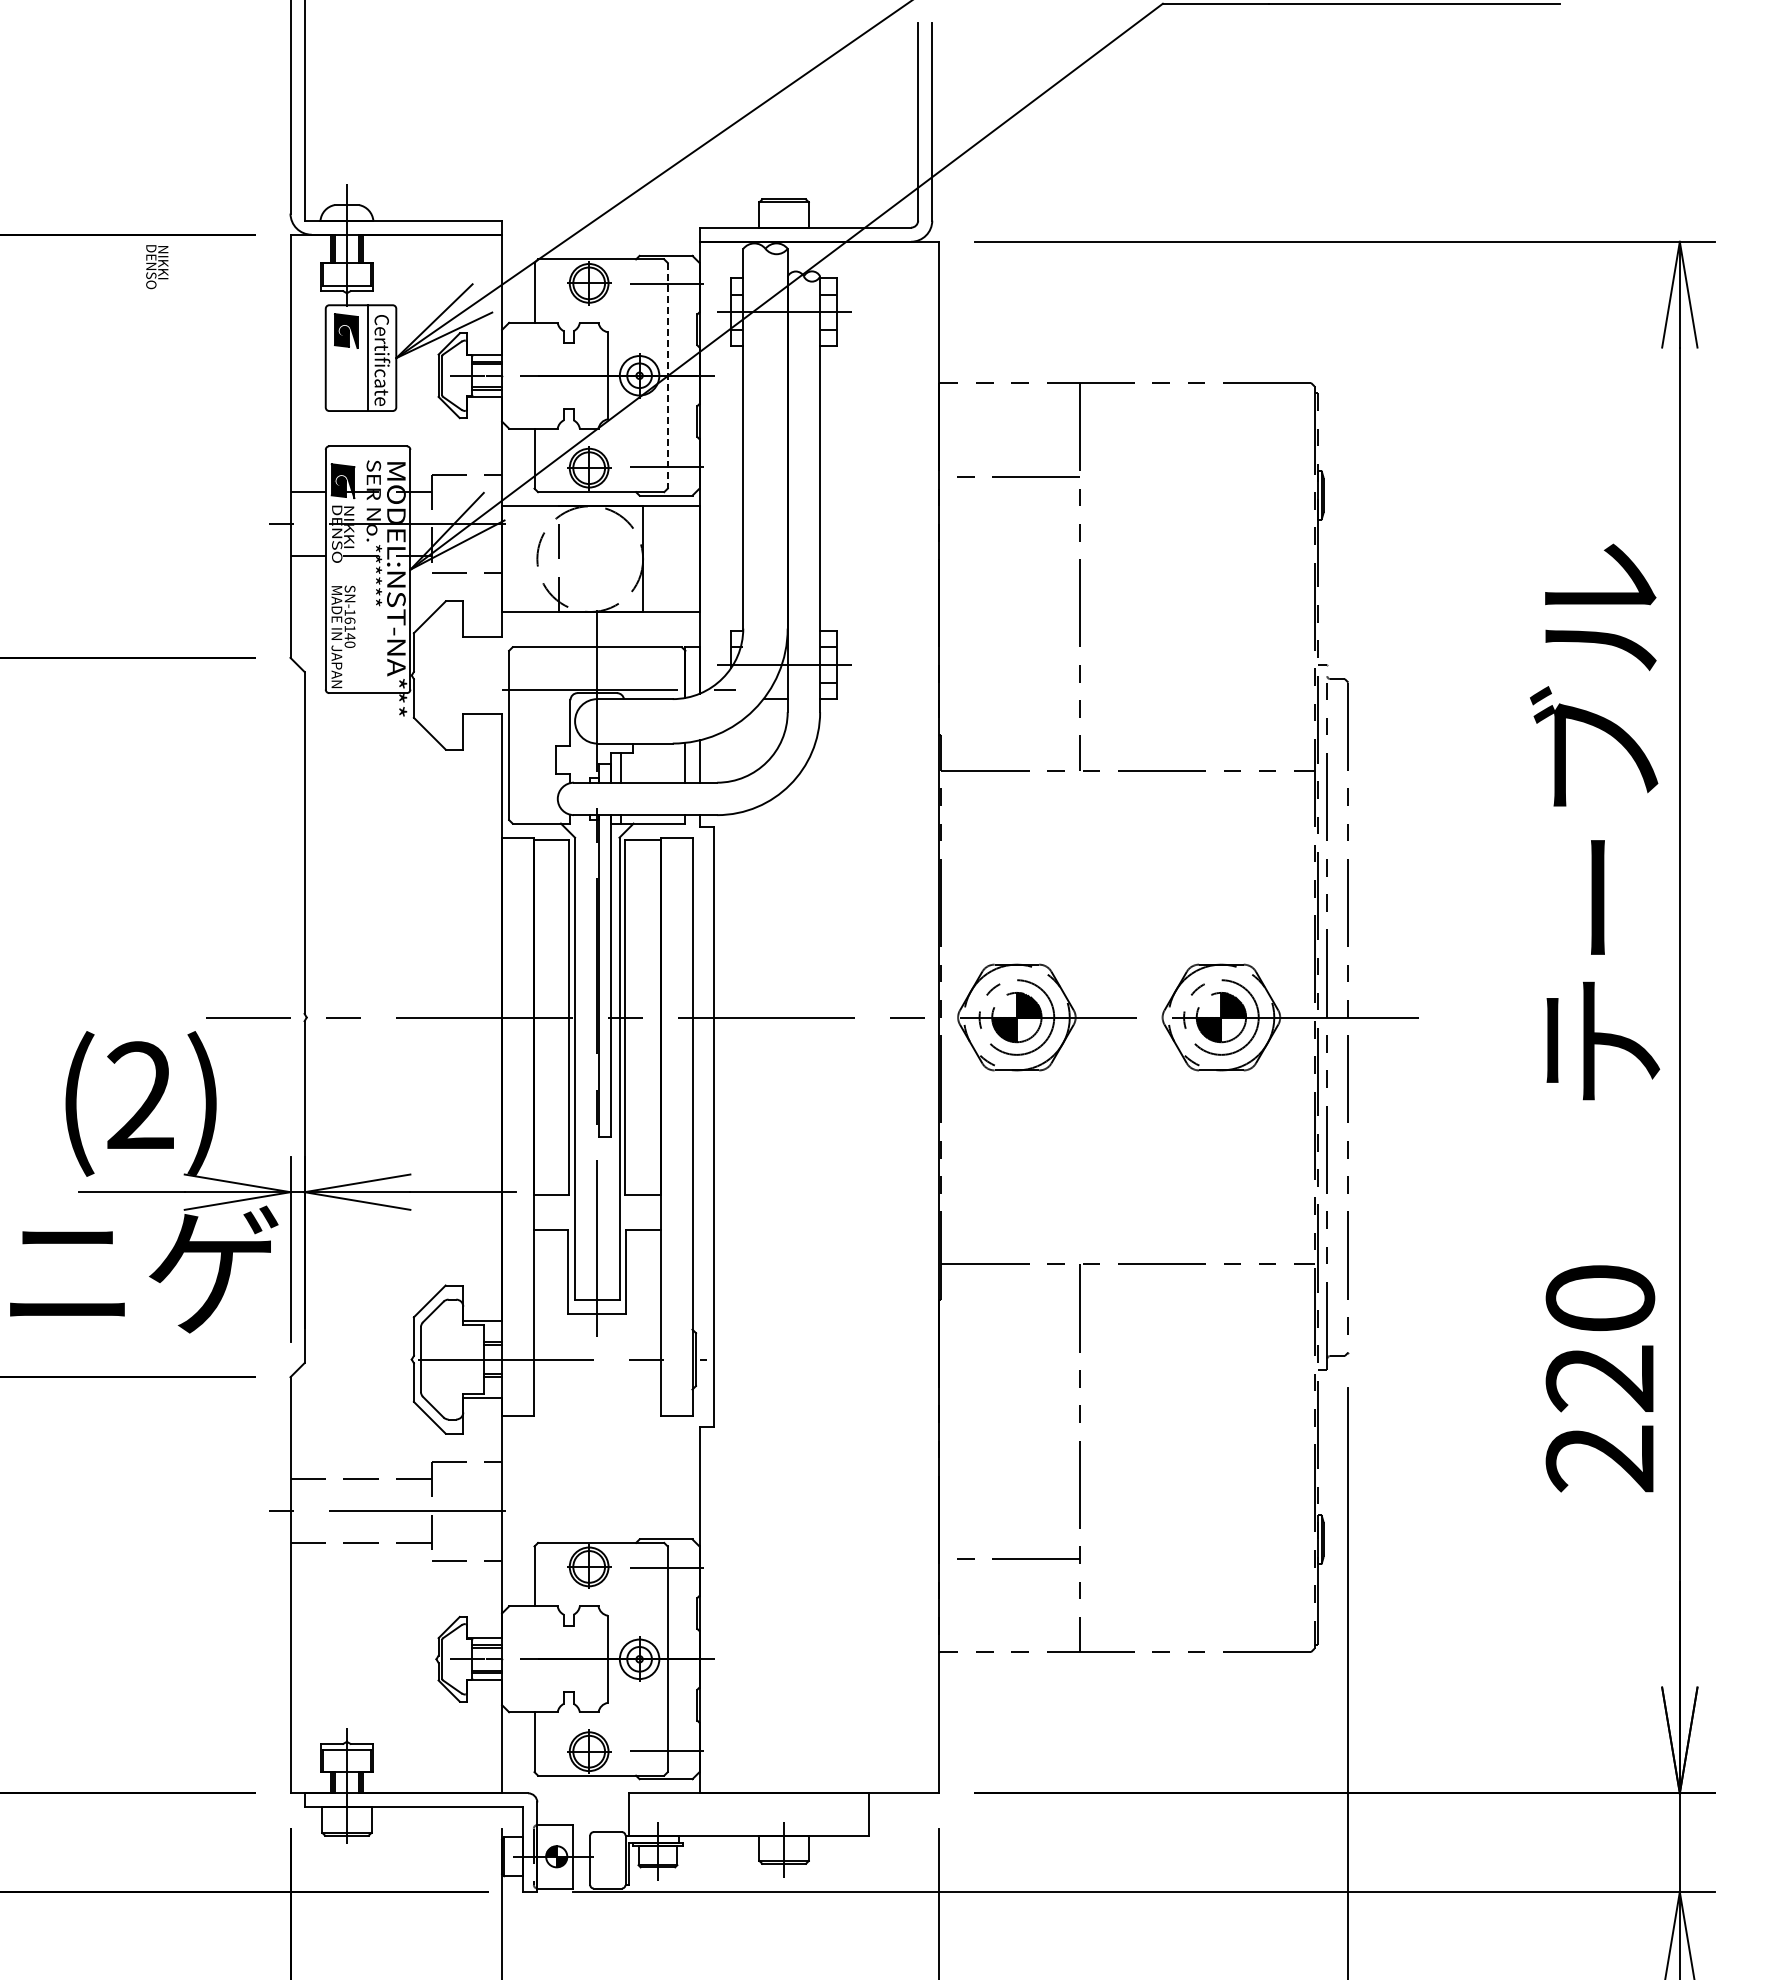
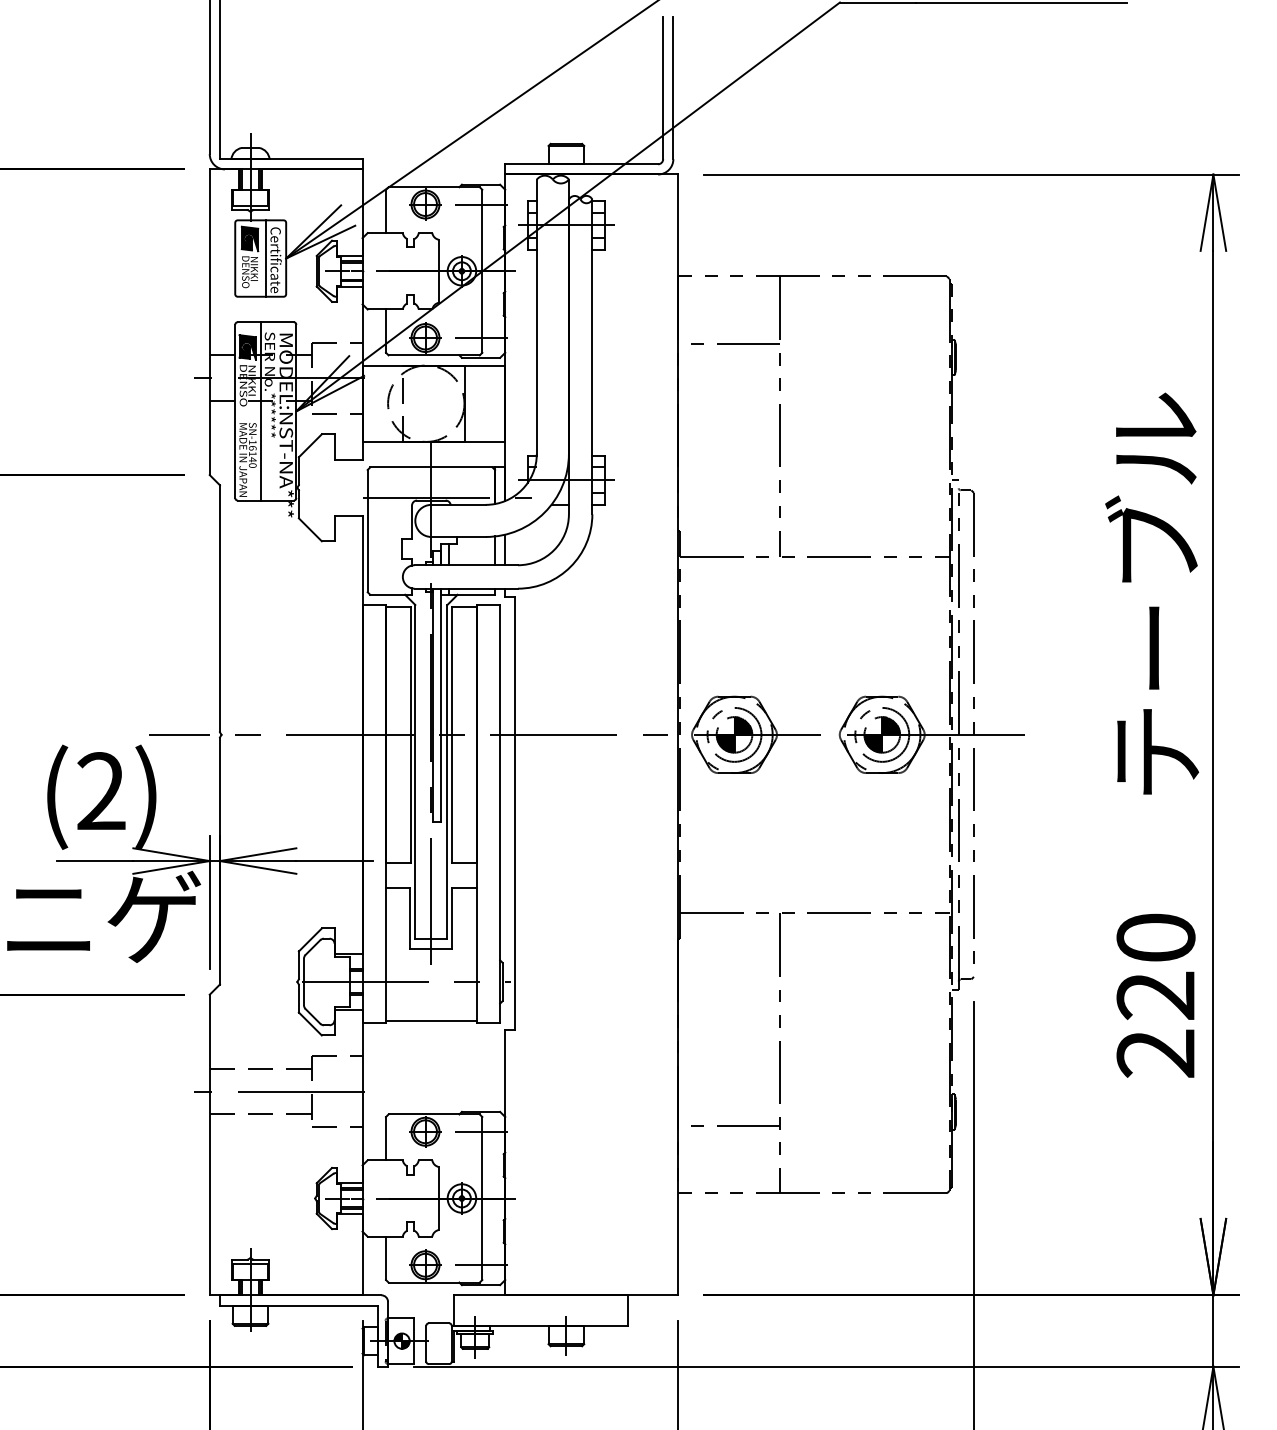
text: (157, 267) -> (250, 272), moved
line: (667, 375) -> (482, 271), dashed -> solid
line: (361, 569) -> (261, 411), added
line: (596, 1413) -> (430, 1020), added

